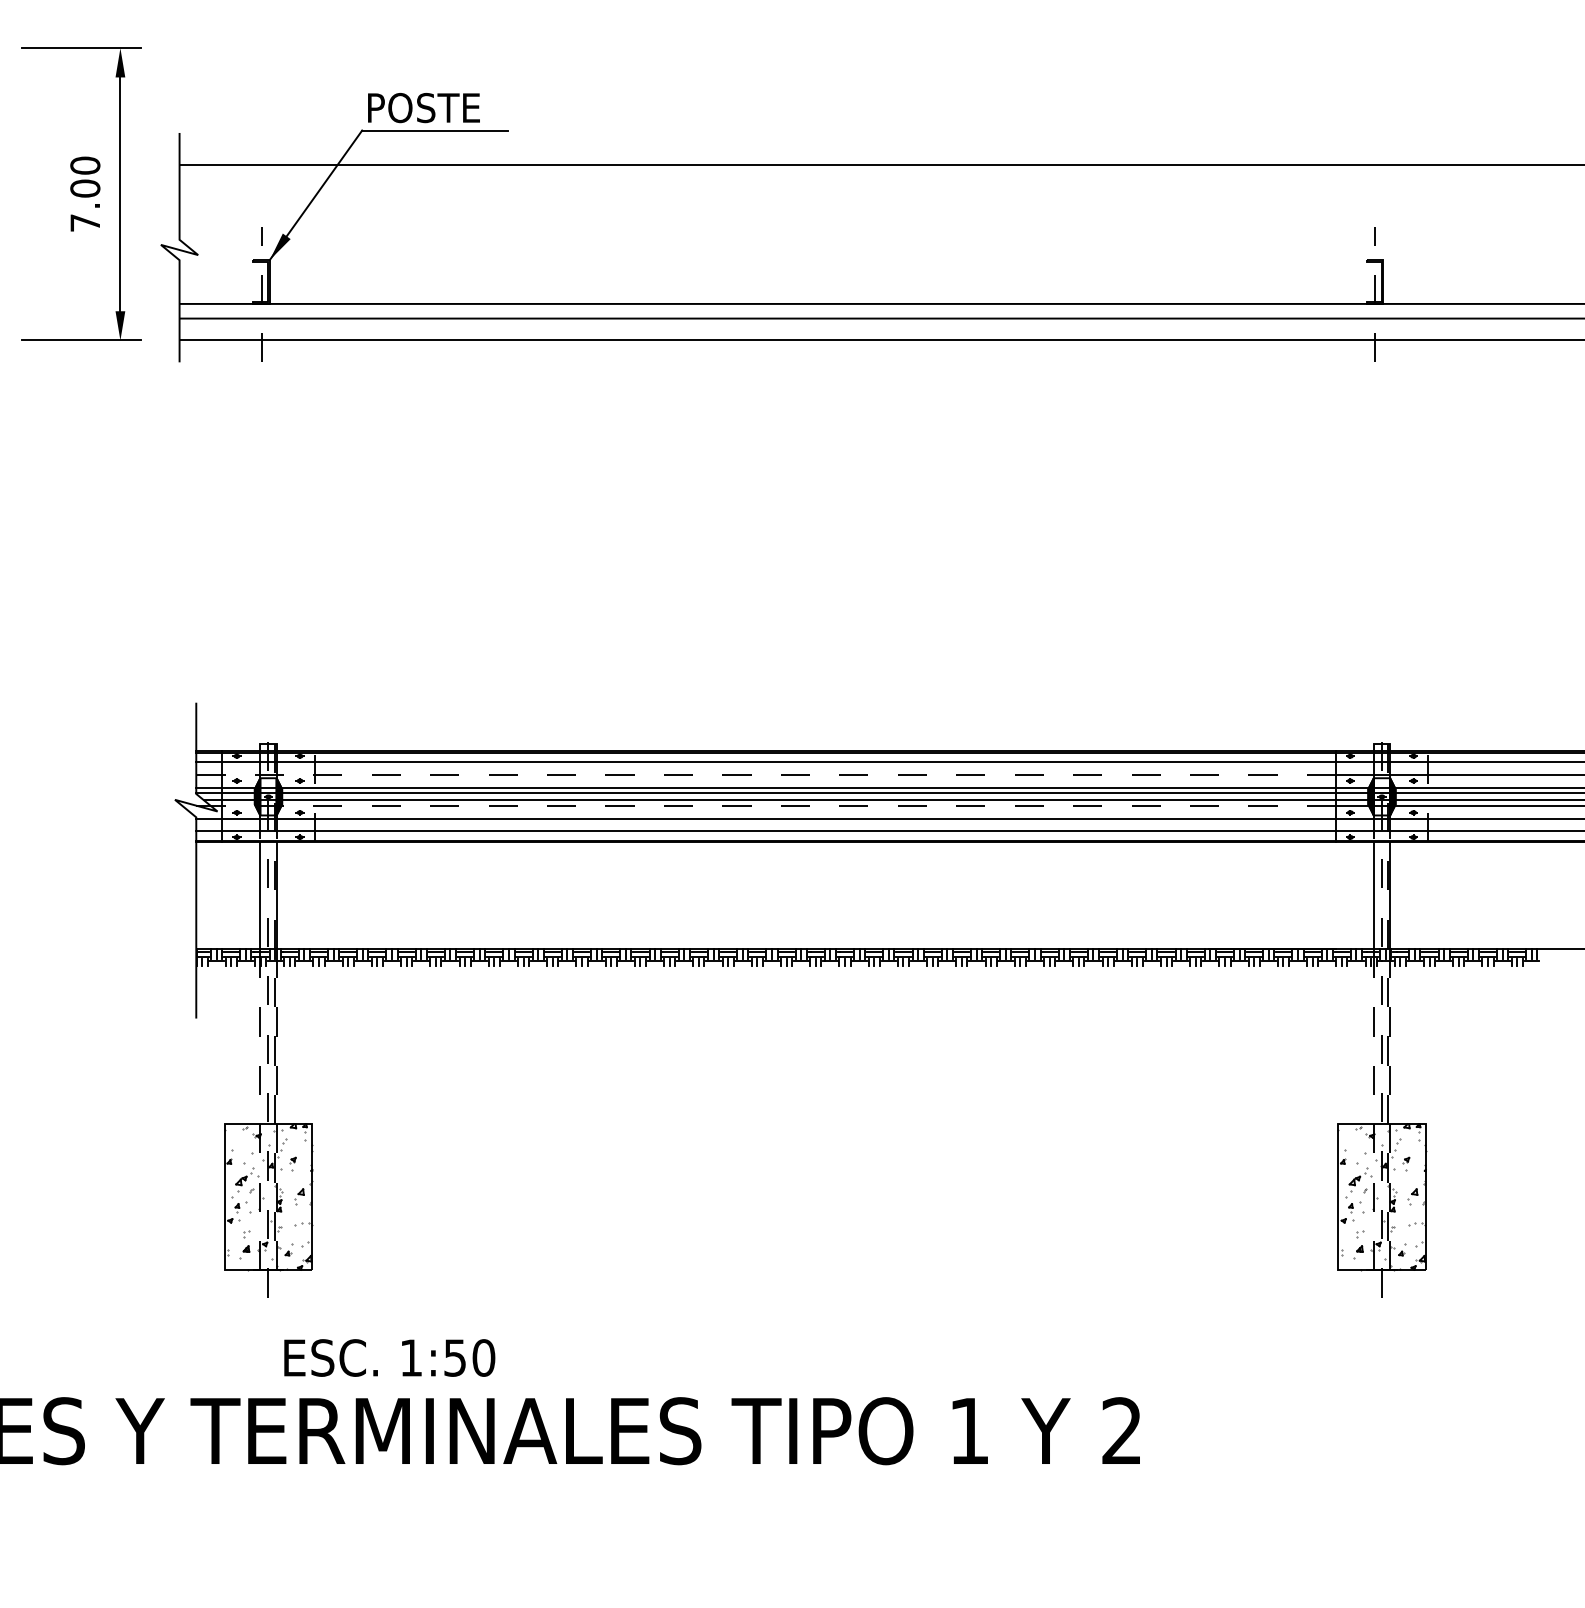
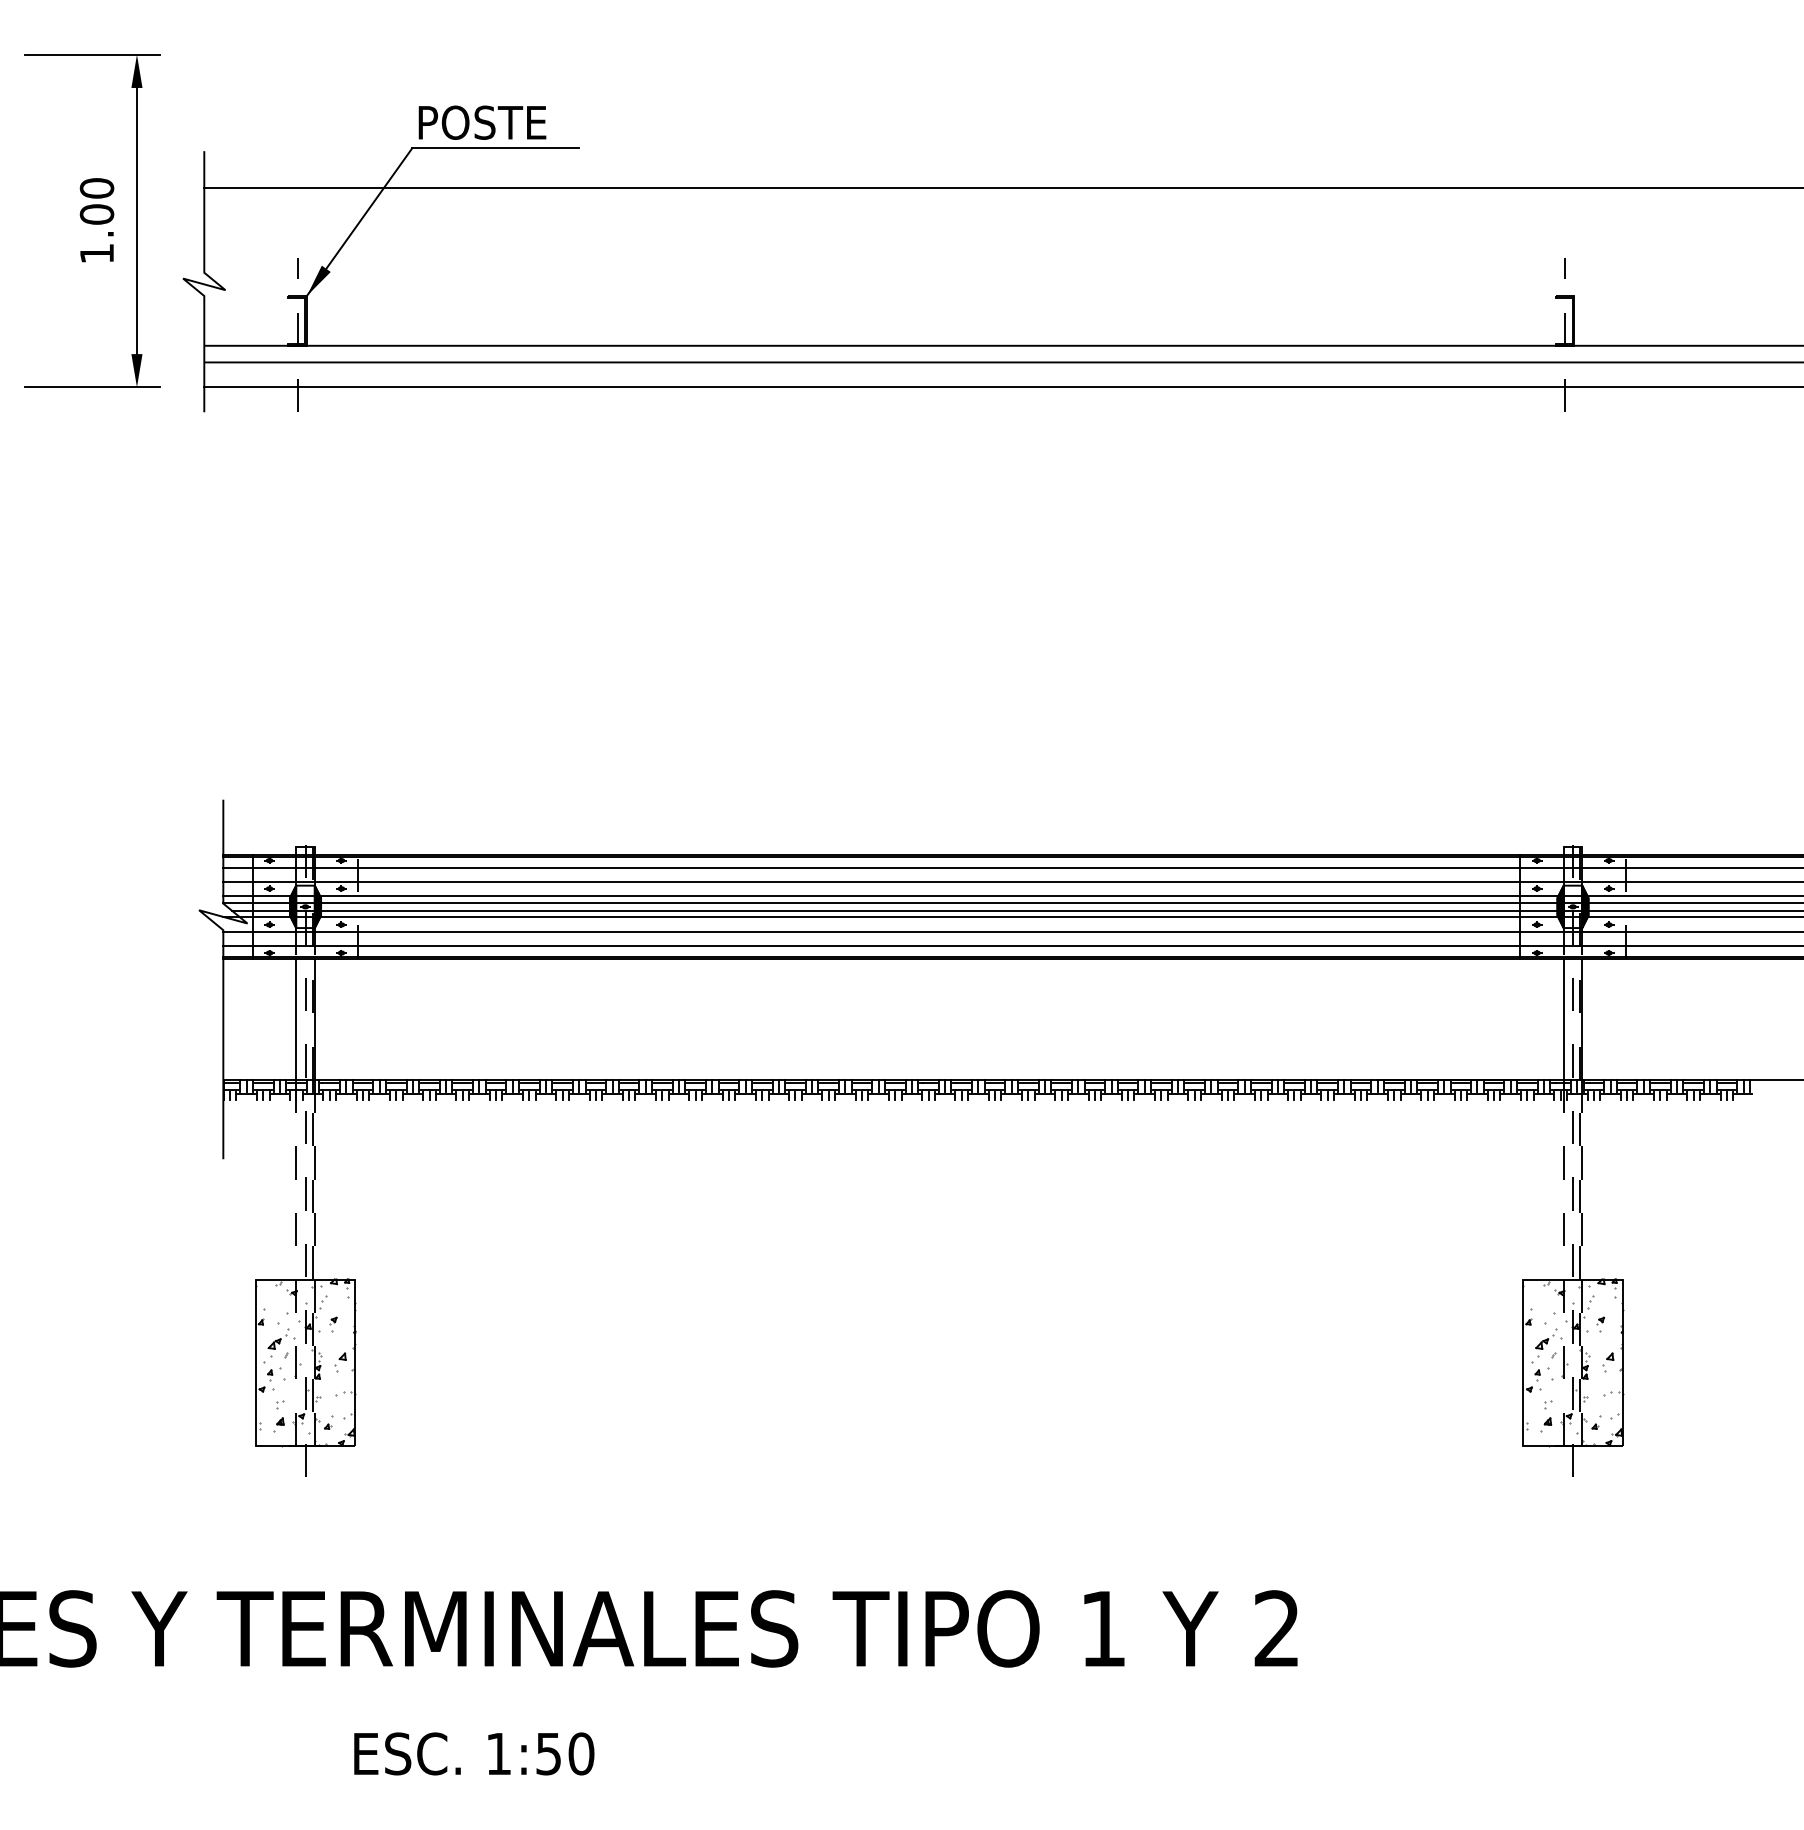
text: (84, 222) -> (96, 253), 7.00 -> 1.00
line: (765, 774) -> (871, 881), dashed -> solid
line: (765, 806) -> (871, 917), dashed -> solid
text: (389, 1357) -> (473, 1753), moved

